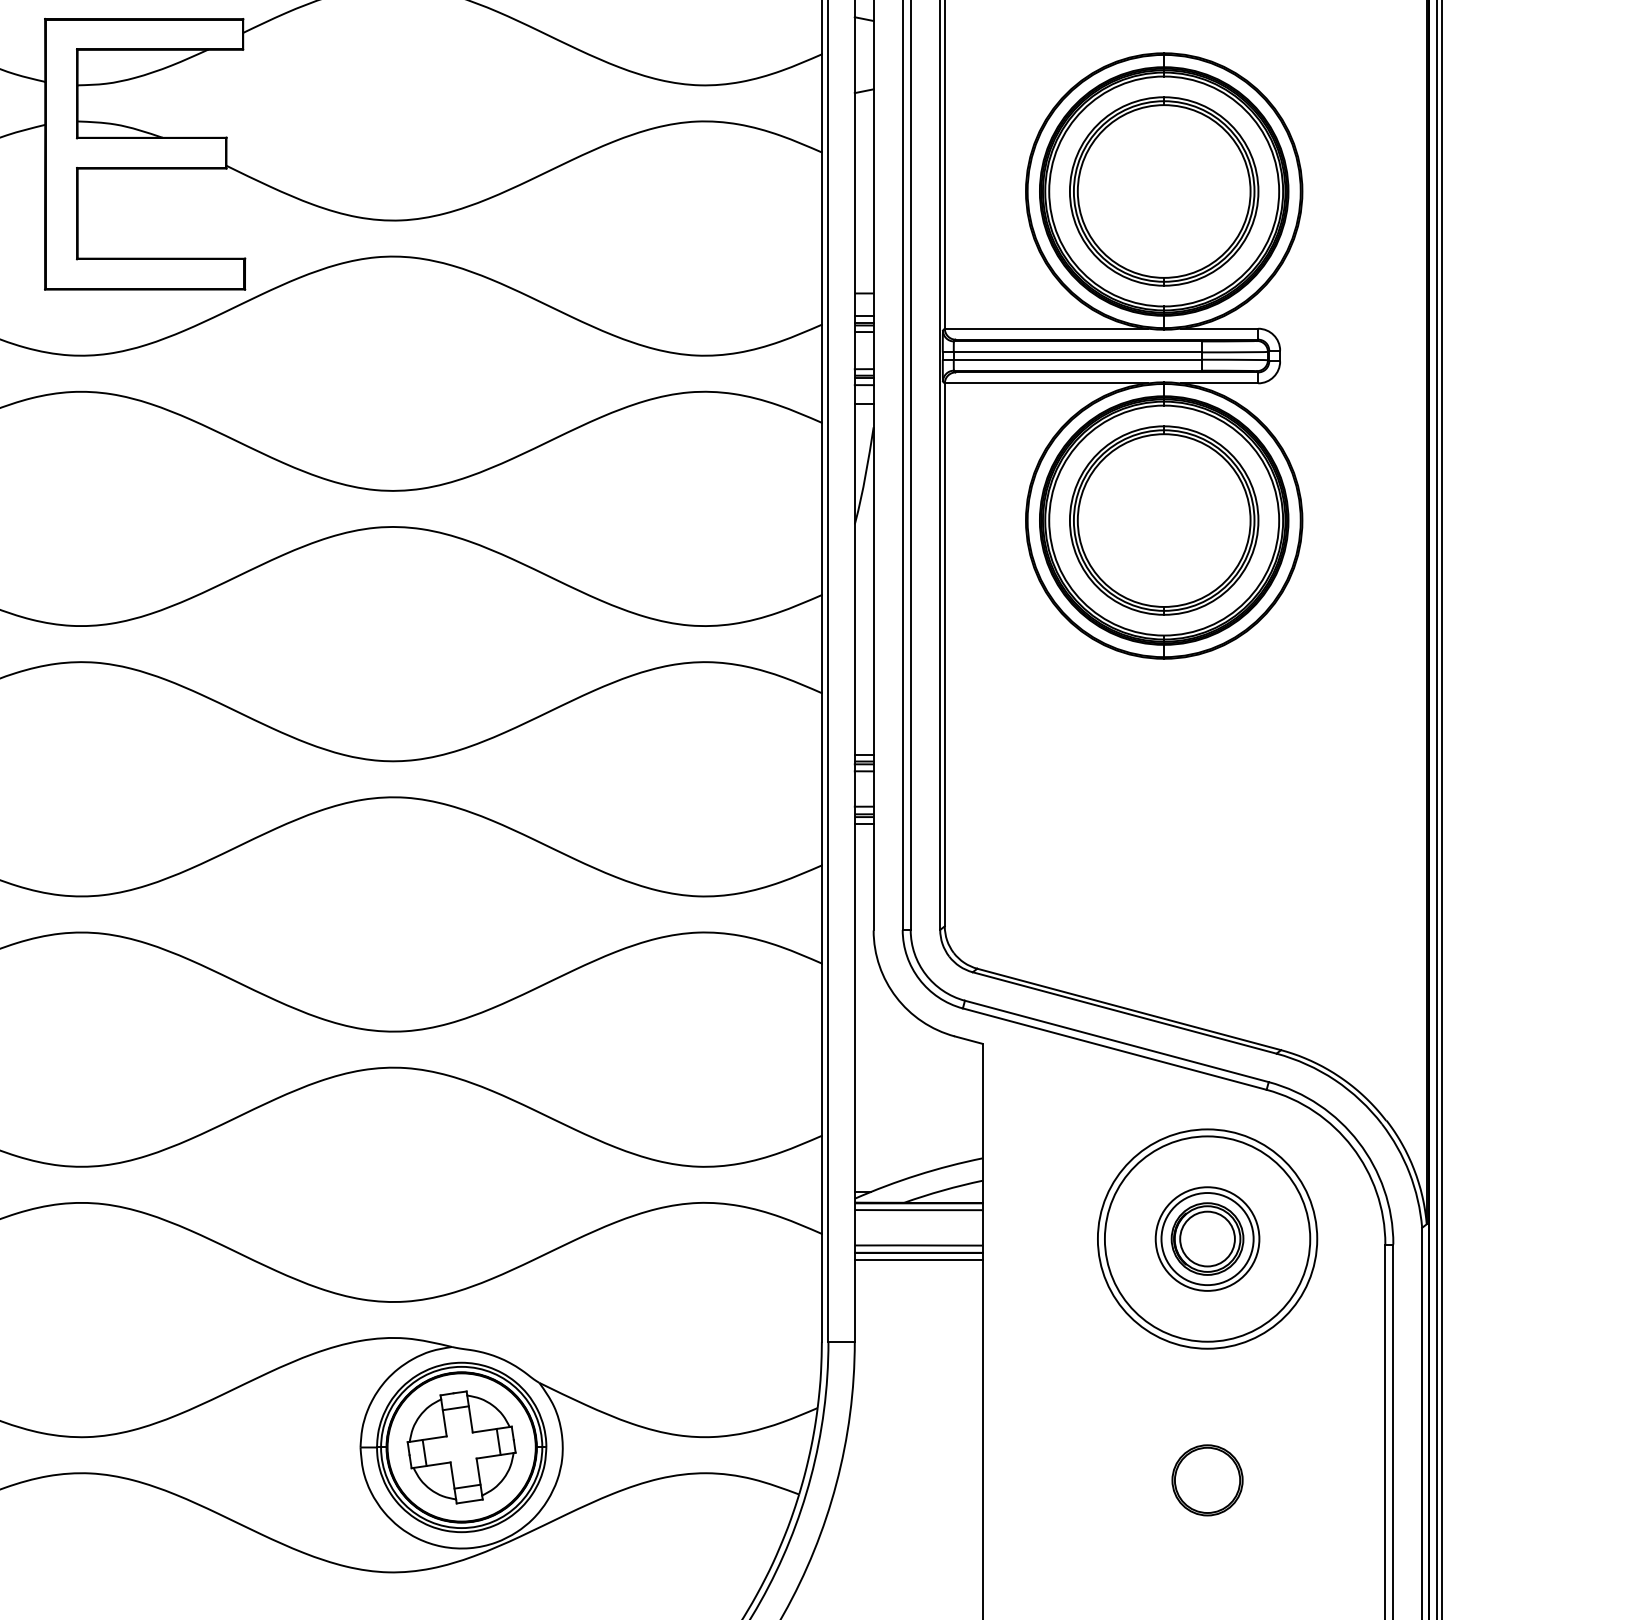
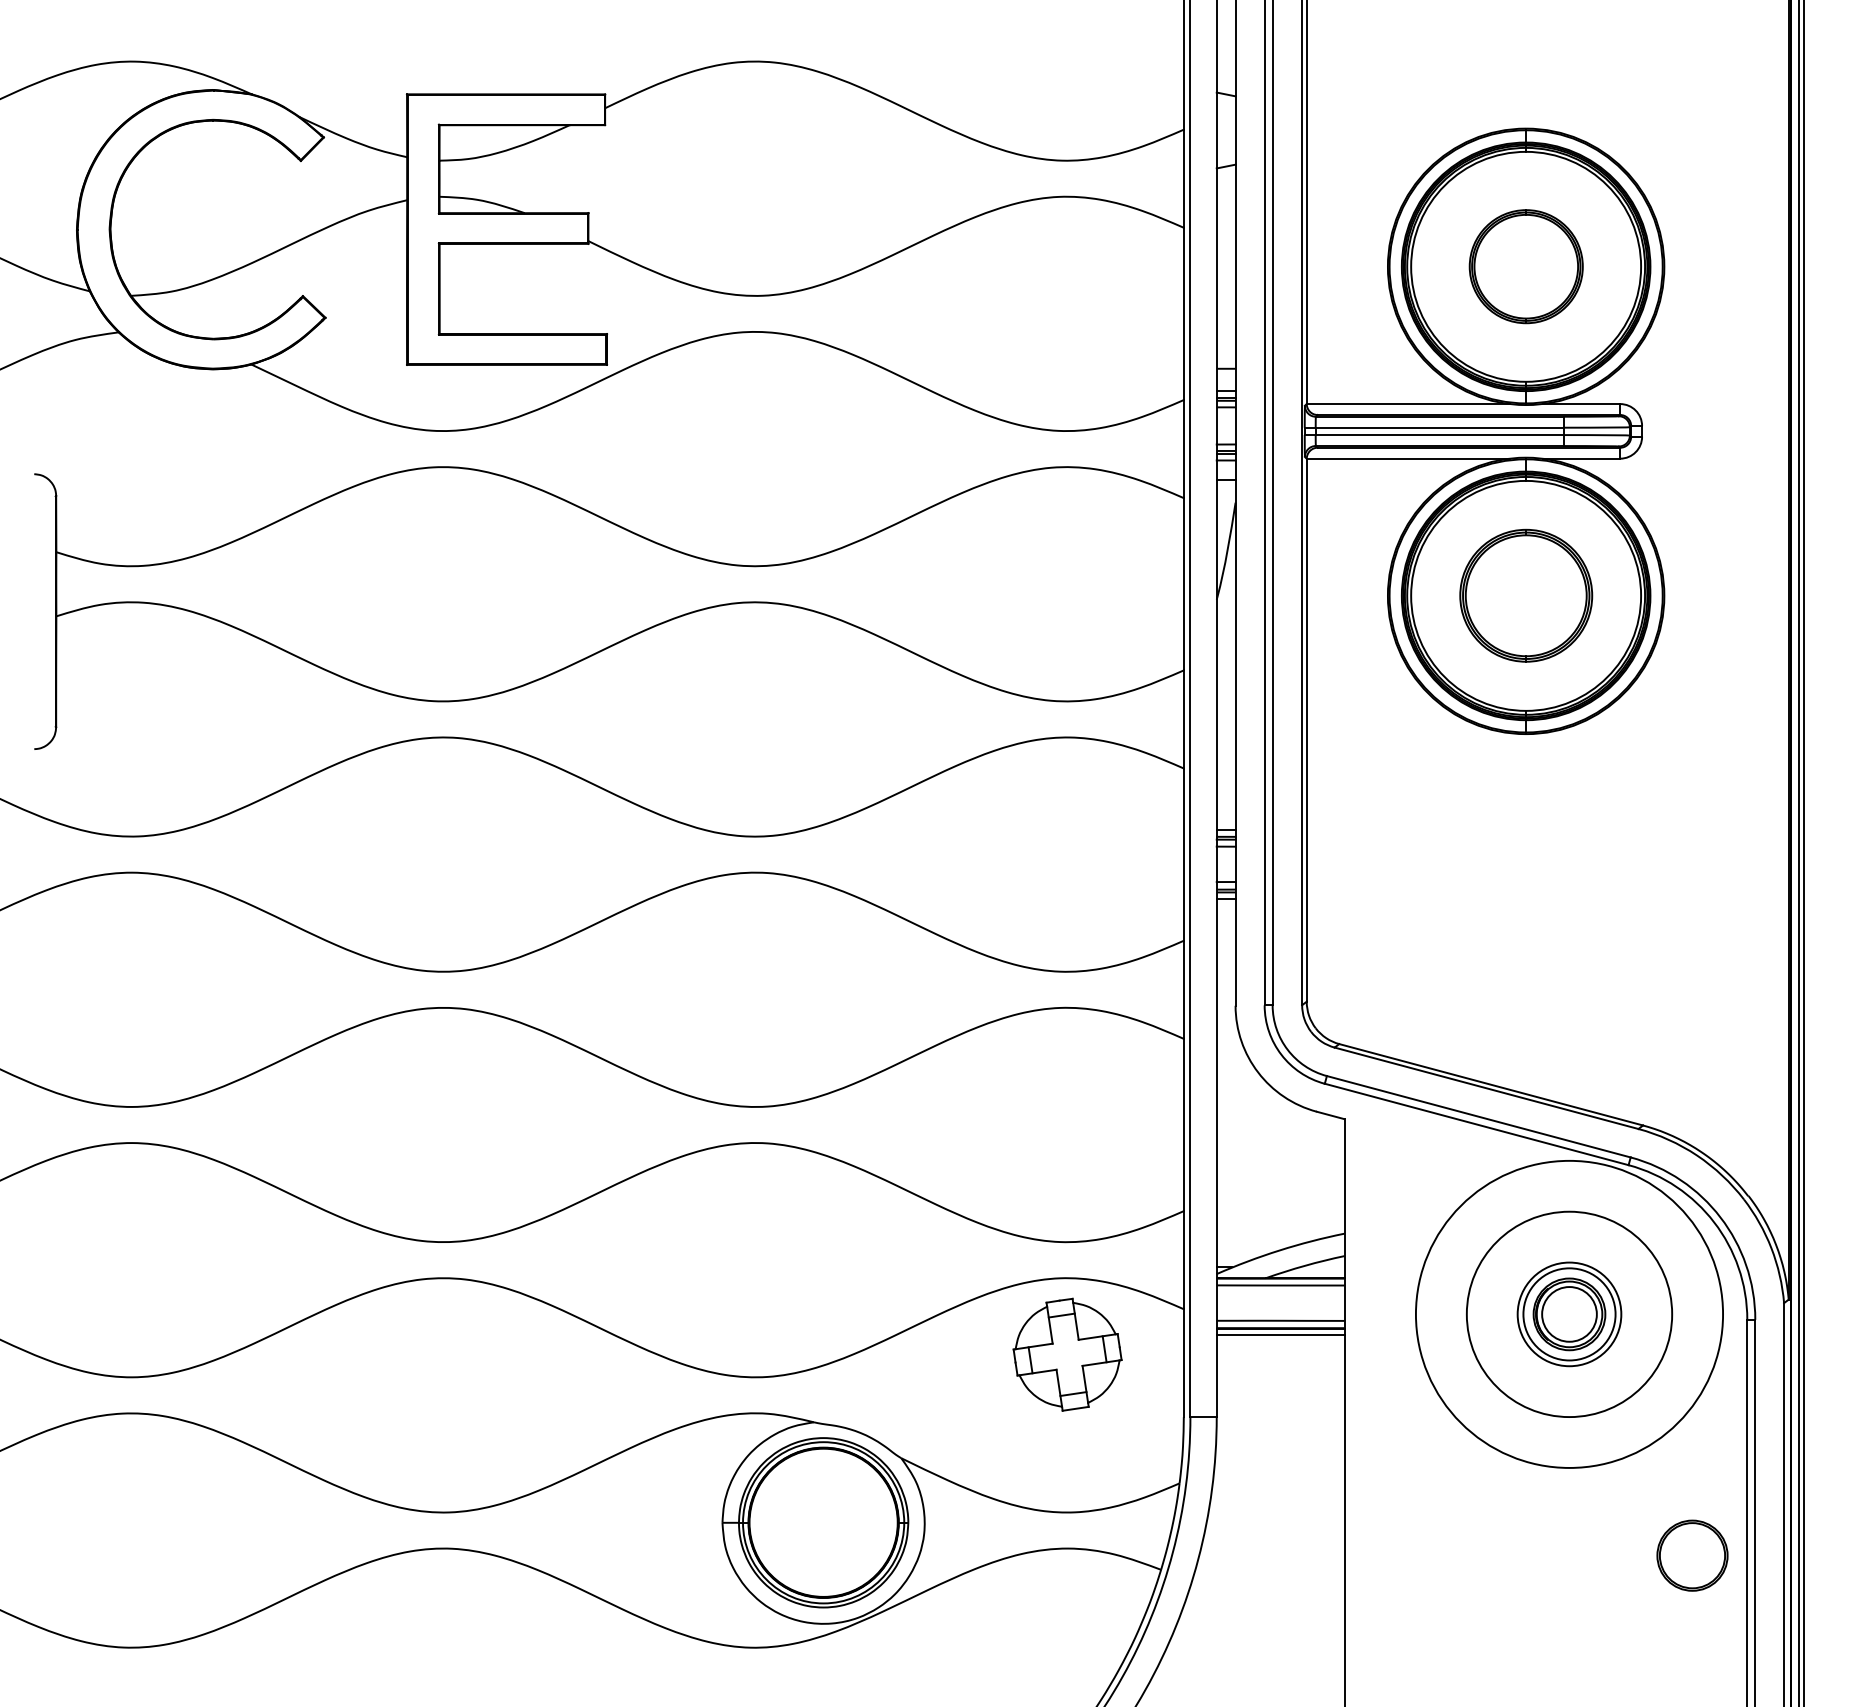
part: (1164, 191) -> (1526, 266), size x0.6
part: (1164, 520) -> (1526, 595), size x0.7
circle: (1207, 1239) -> (1569, 1314), size x1.4
part: (461, 1447) -> (1067, 1354), moved
part: (1207, 1480) -> (1692, 1555), moved

